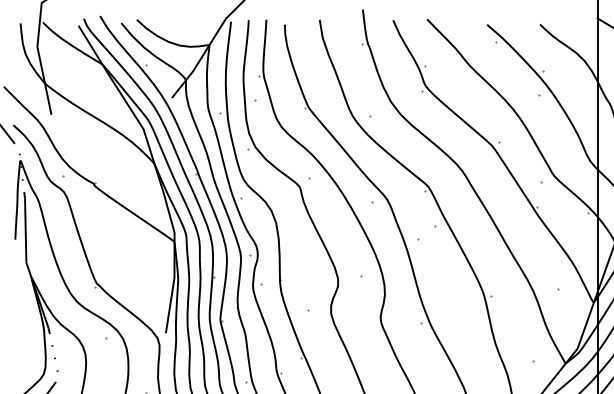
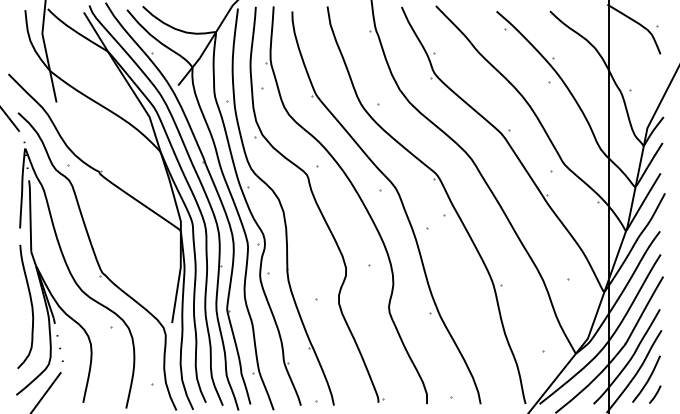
curve: (25, 313) -> (30, 303), added

